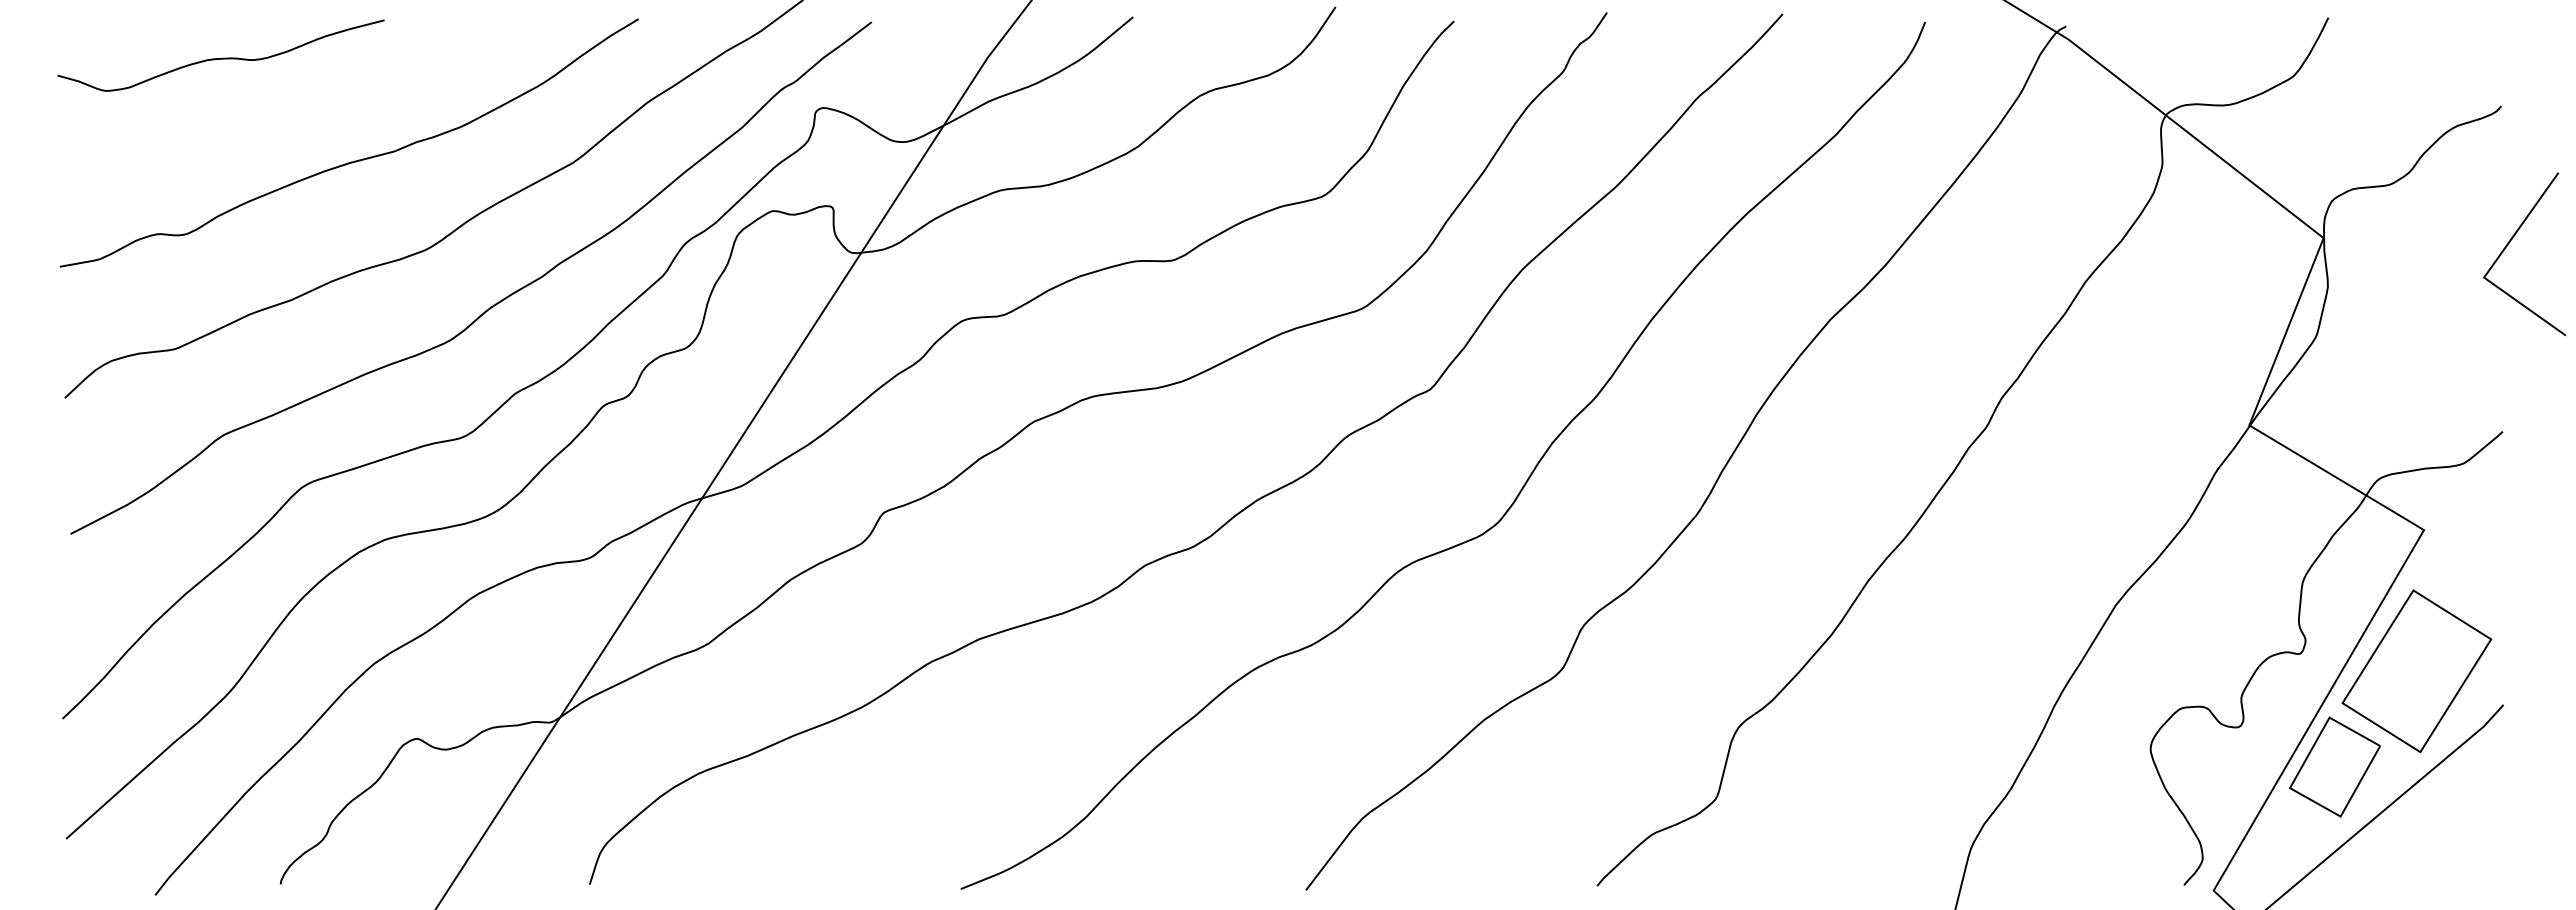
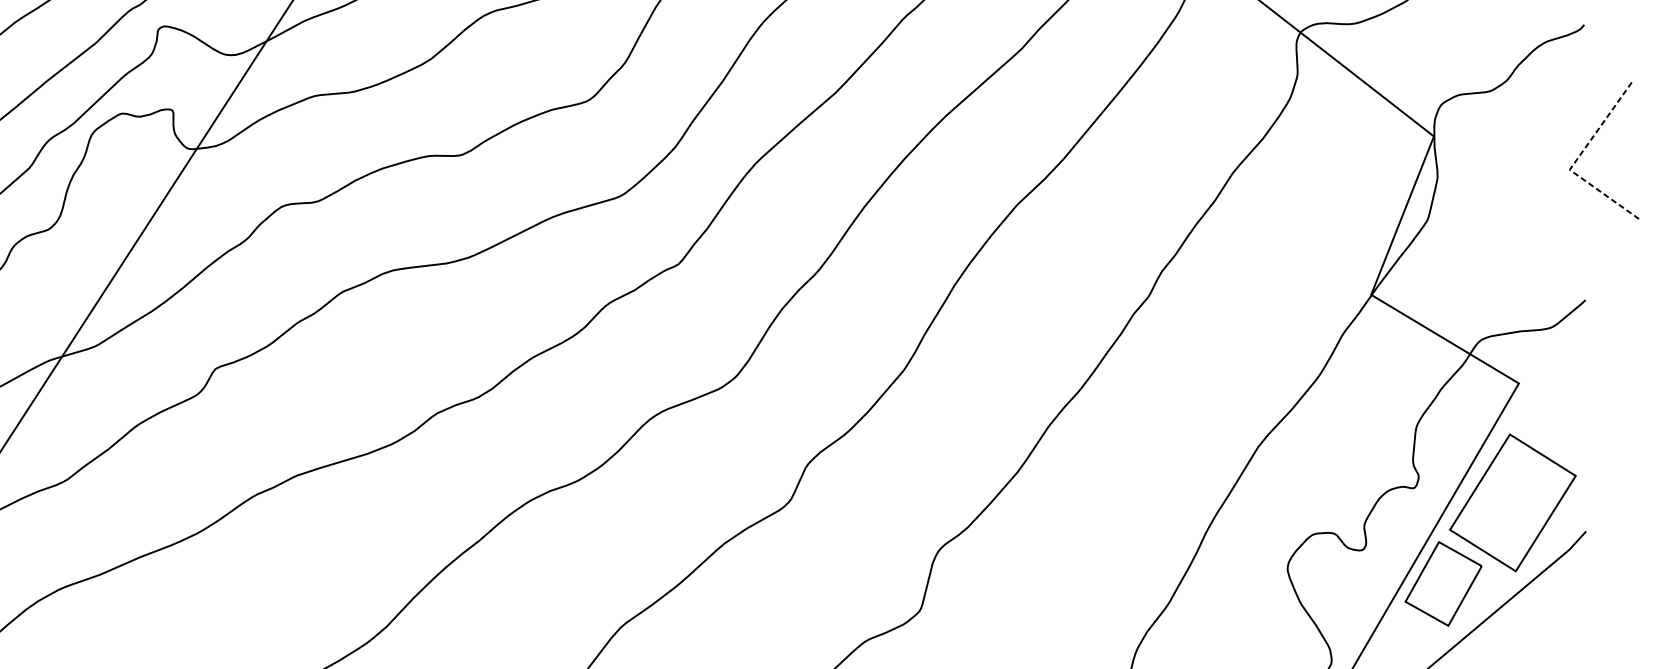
line: (2492, 266) -> (1576, 160), solid -> dashed

